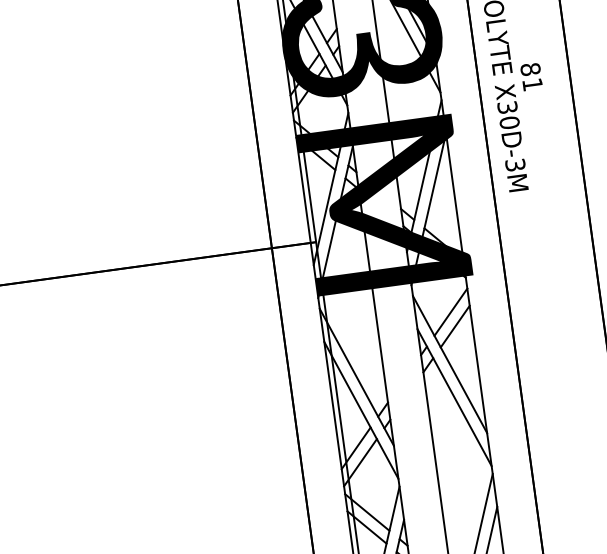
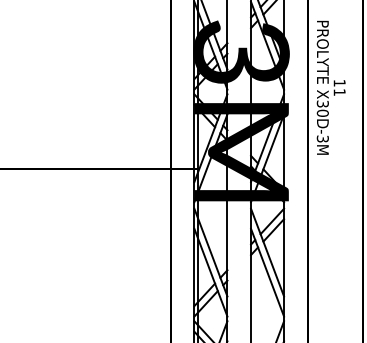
text: (530, 68) -> (339, 82), 81 -> 11

